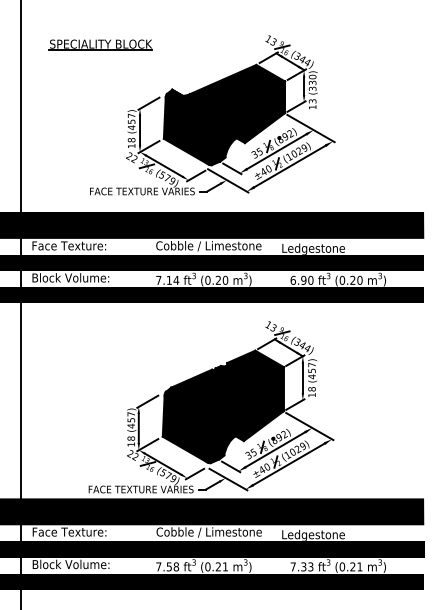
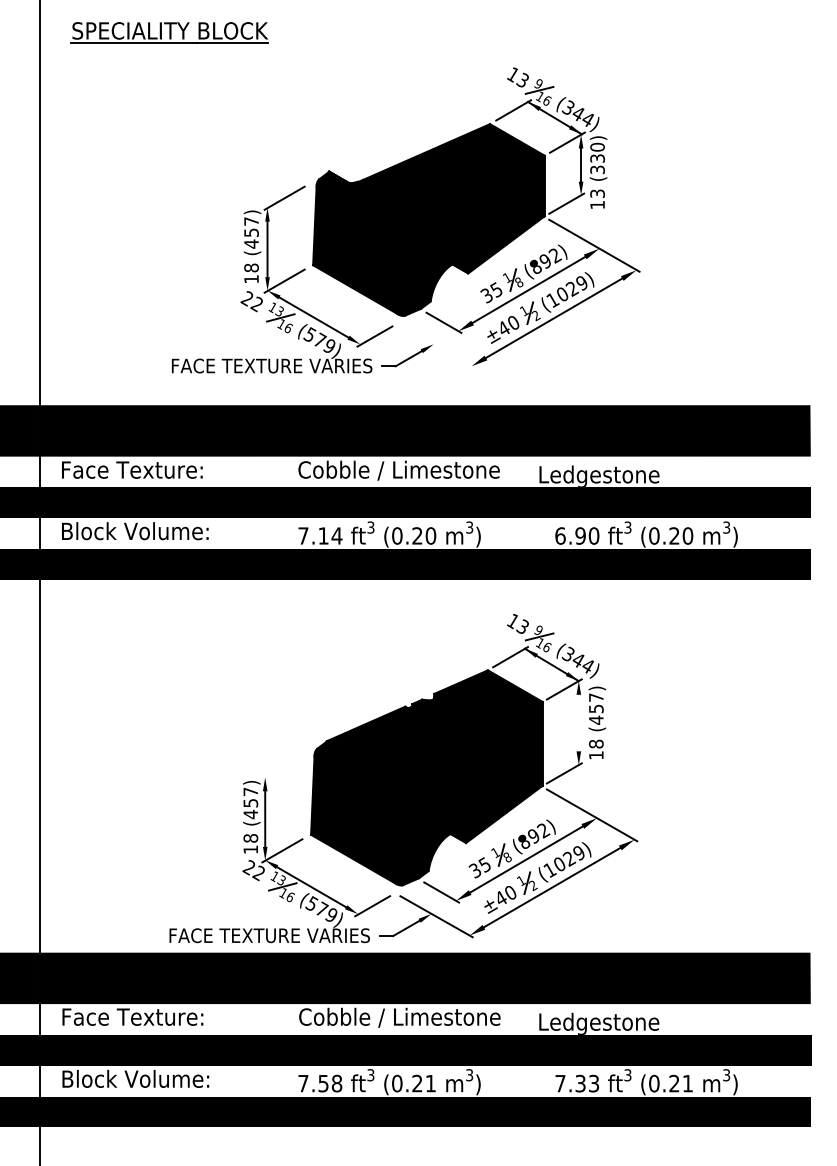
part: (100, 44) -> (169, 31), moved
line: (228, 180) -> (436, 345), removed
line: (302, 378) -> (578, 723), removed
line: (147, 401) -> (281, 767), removed

